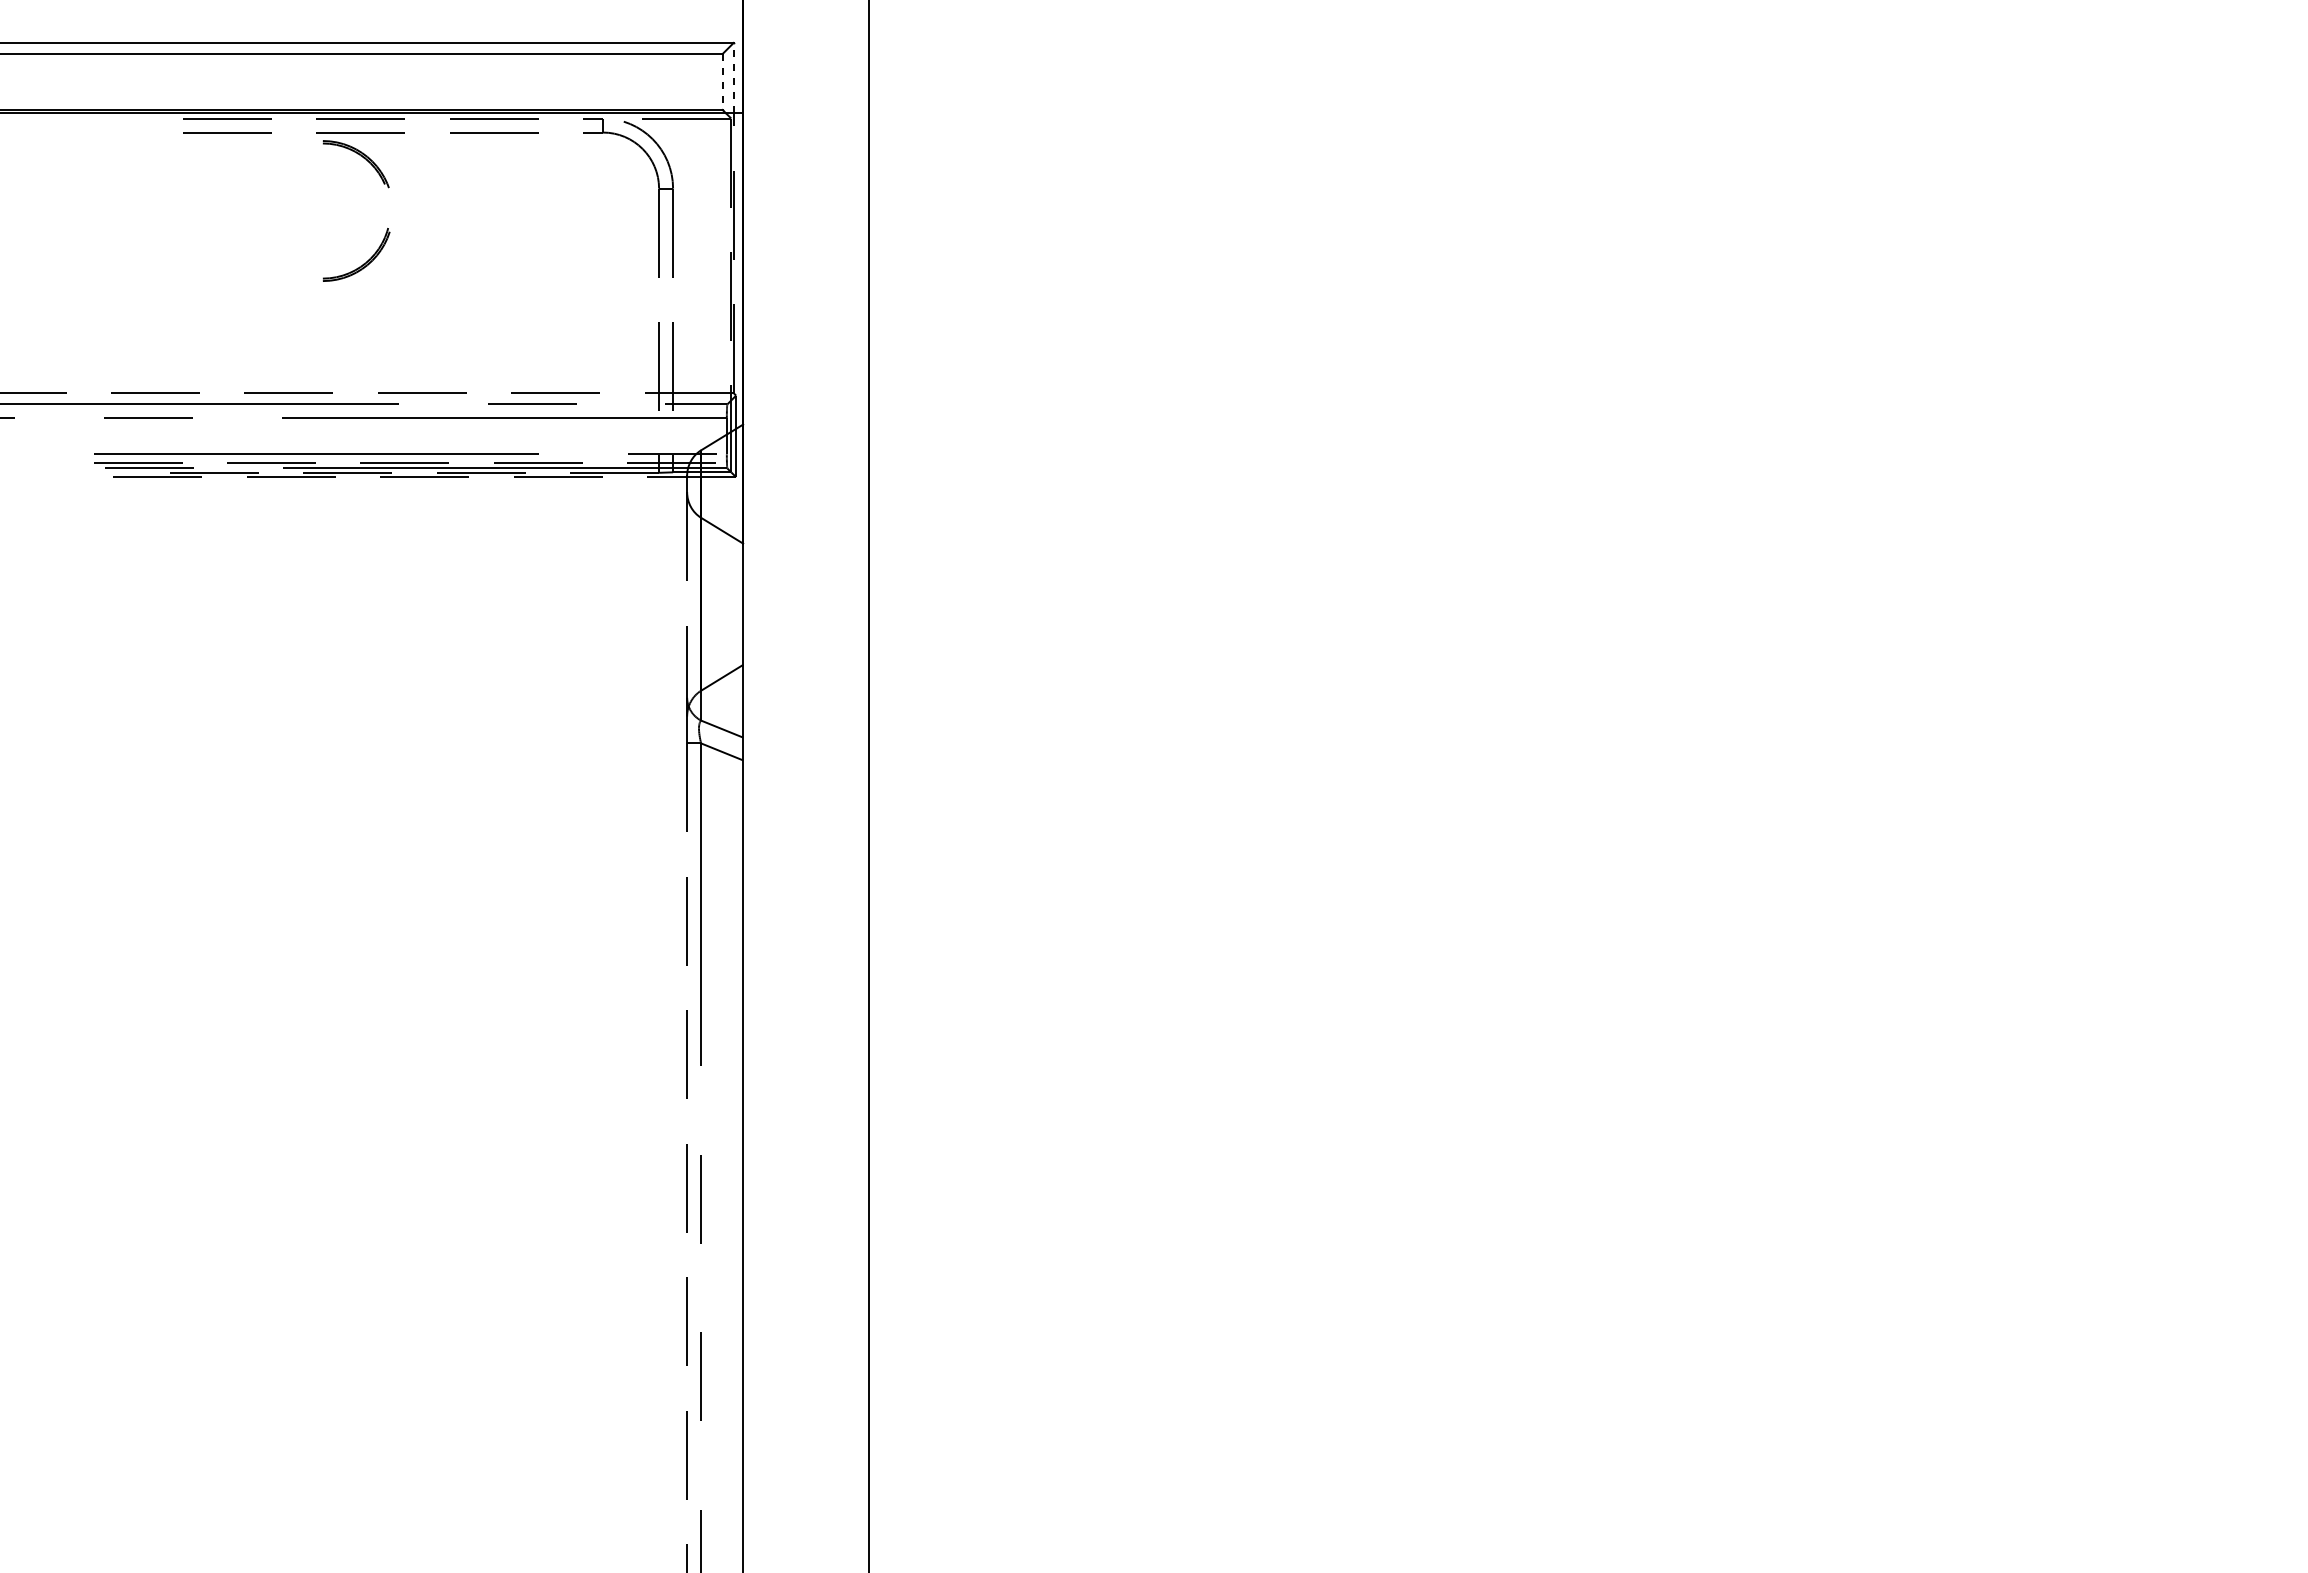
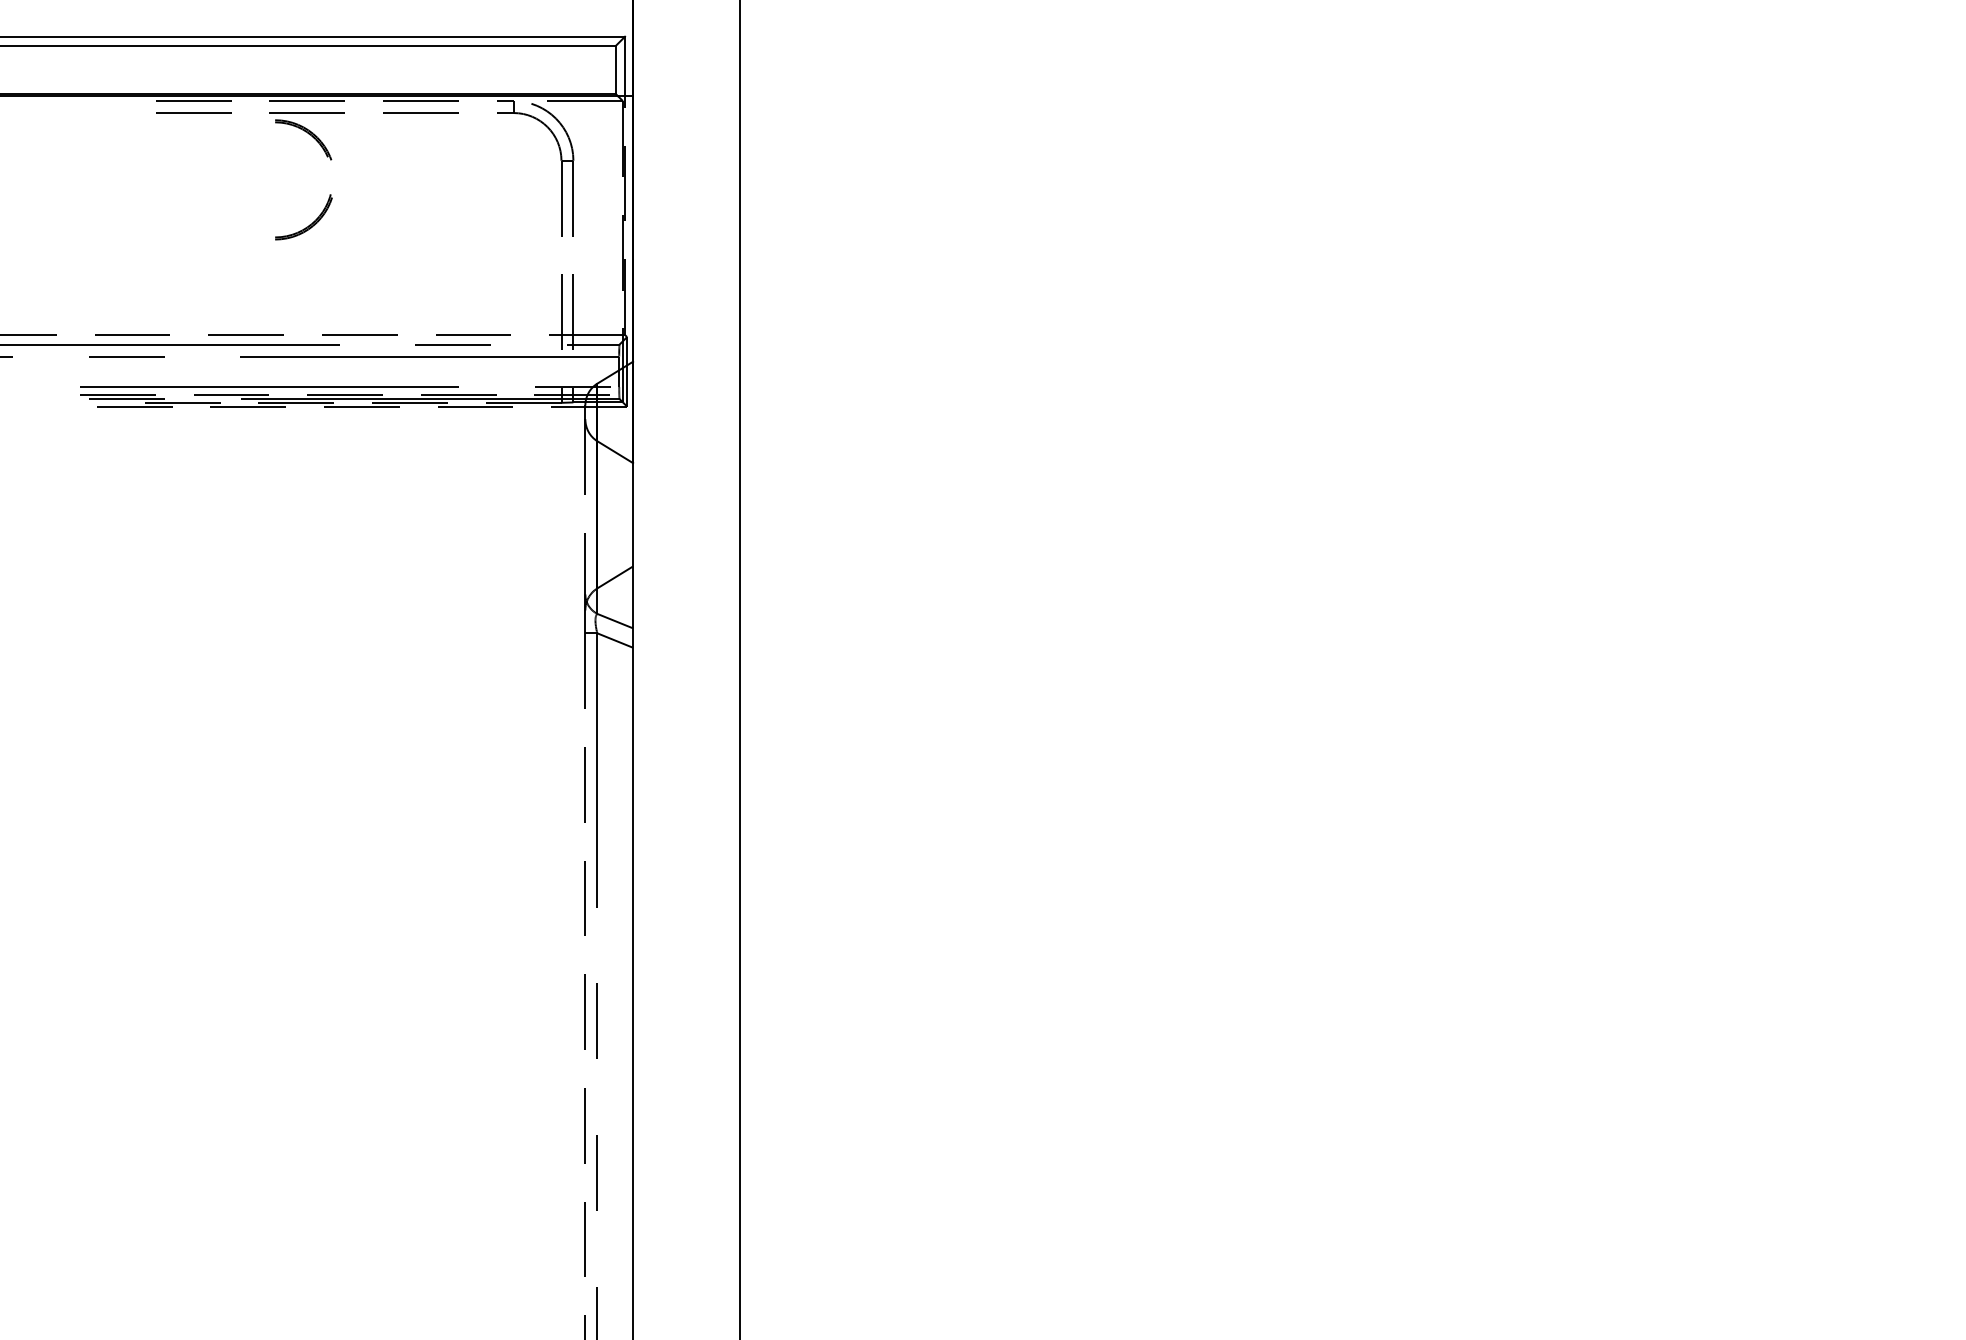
line: (733, 77) -> (624, 66), dashed -> solid
line: (722, 82) -> (615, 70), dashed -> solid

